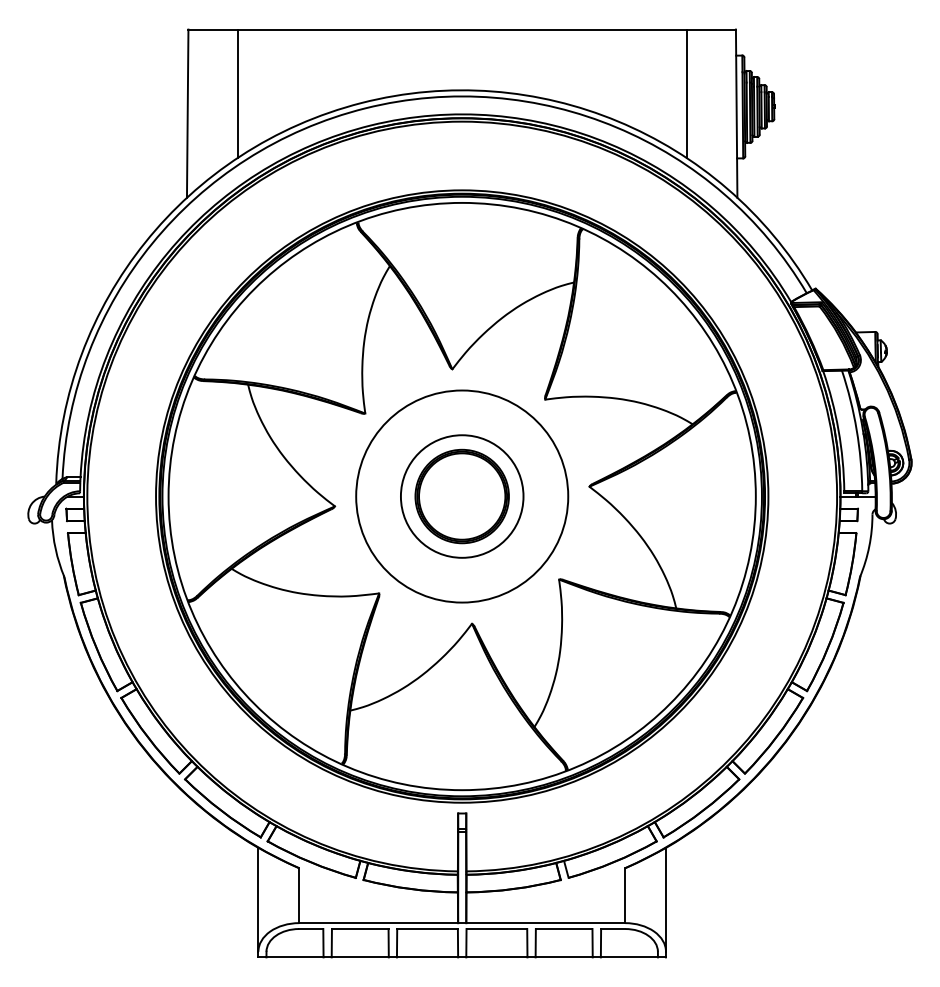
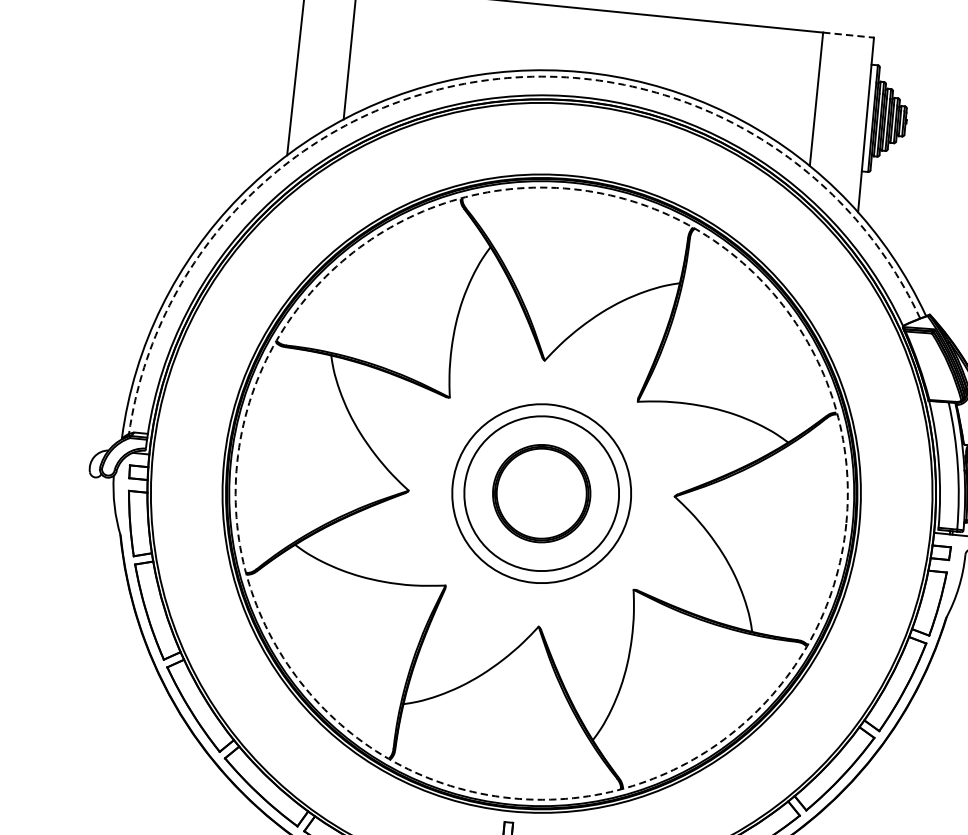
line: (711, 29) -> (848, 35), solid -> dashed
arc: (365, 108) -> (481, 81), solid -> dashed
circle: (461, 496) -> (540, 493), size x1.4
circle: (461, 496) -> (540, 493), solid -> dashed
circle: (462, 496) -> (542, 493), size x0.7

